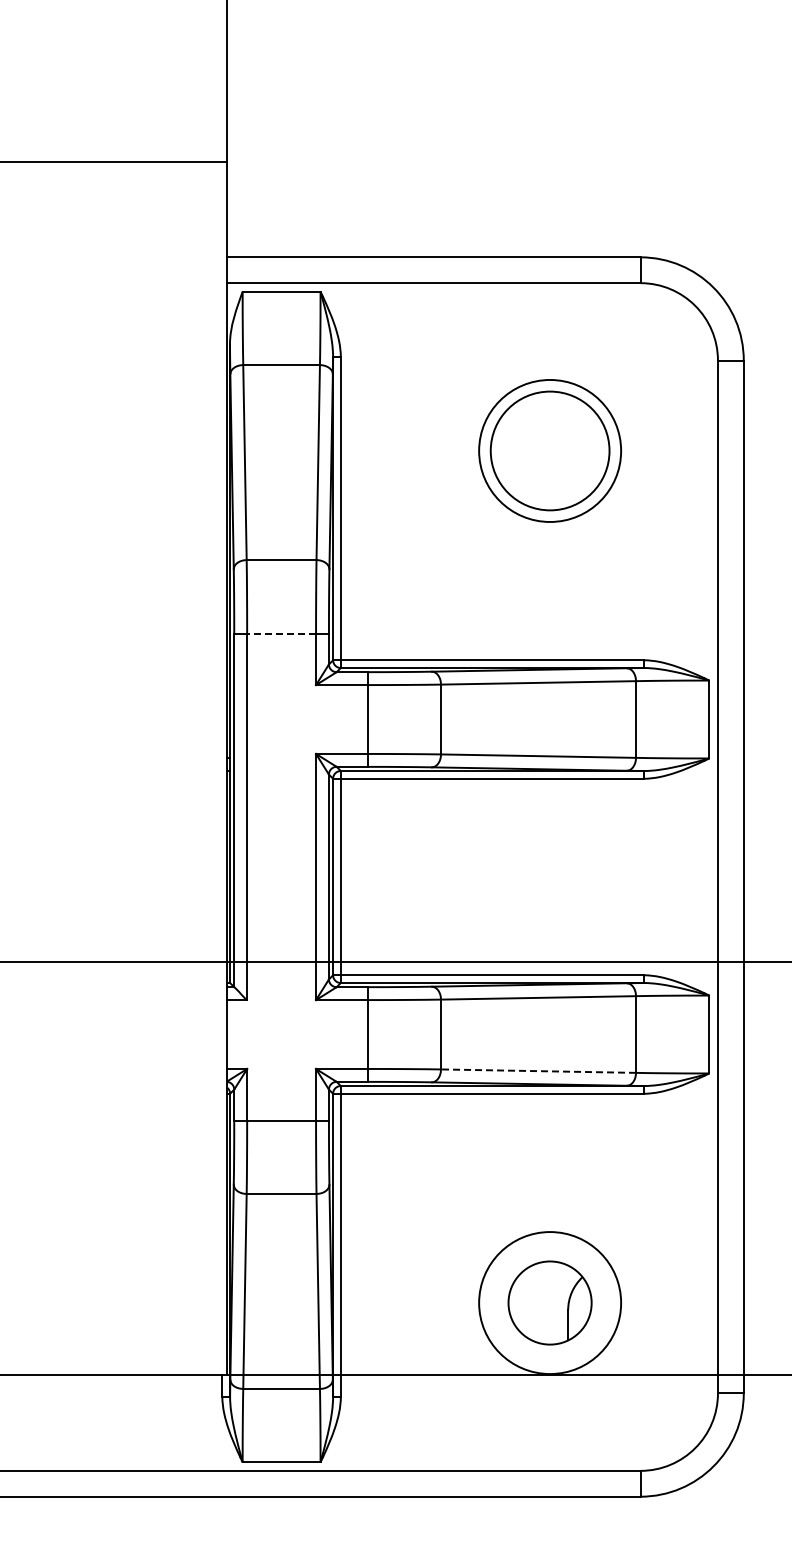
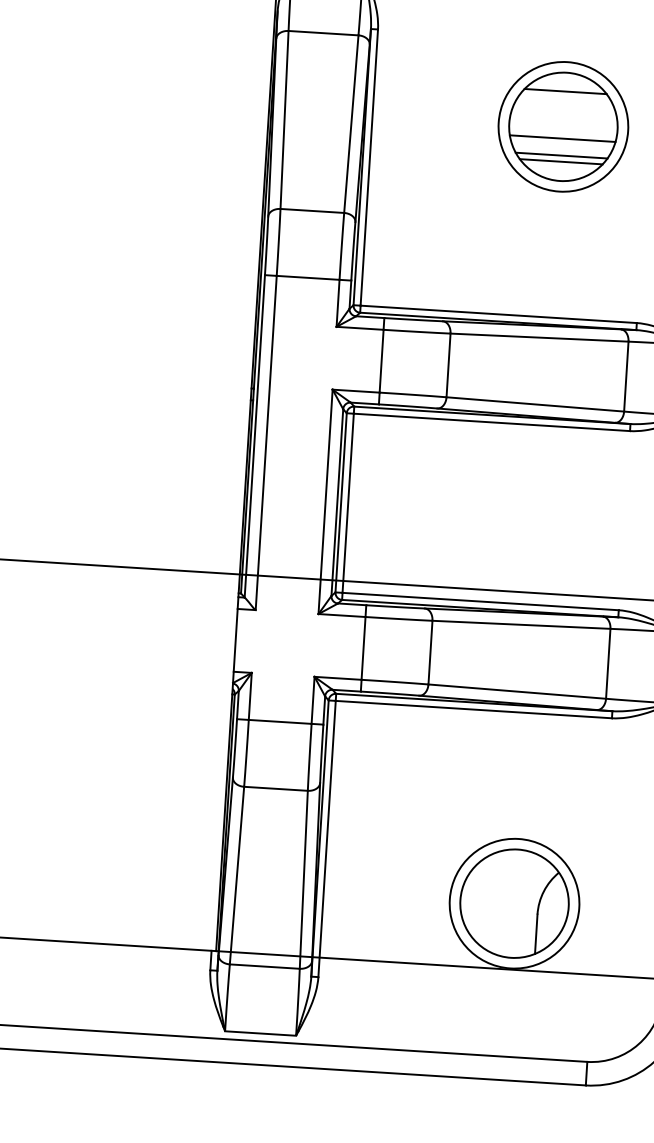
line: (550, 412) -> (565, 91), added
line: (550, 463) -> (563, 138), added
line: (549, 482) -> (561, 155), added
line: (549, 489) -> (560, 161), added
line: (281, 633) -> (308, 277), dashed -> solid
line: (538, 1071) -> (517, 691), dashed -> solid
part: (549, 1302) -> (514, 903), size x1.43

